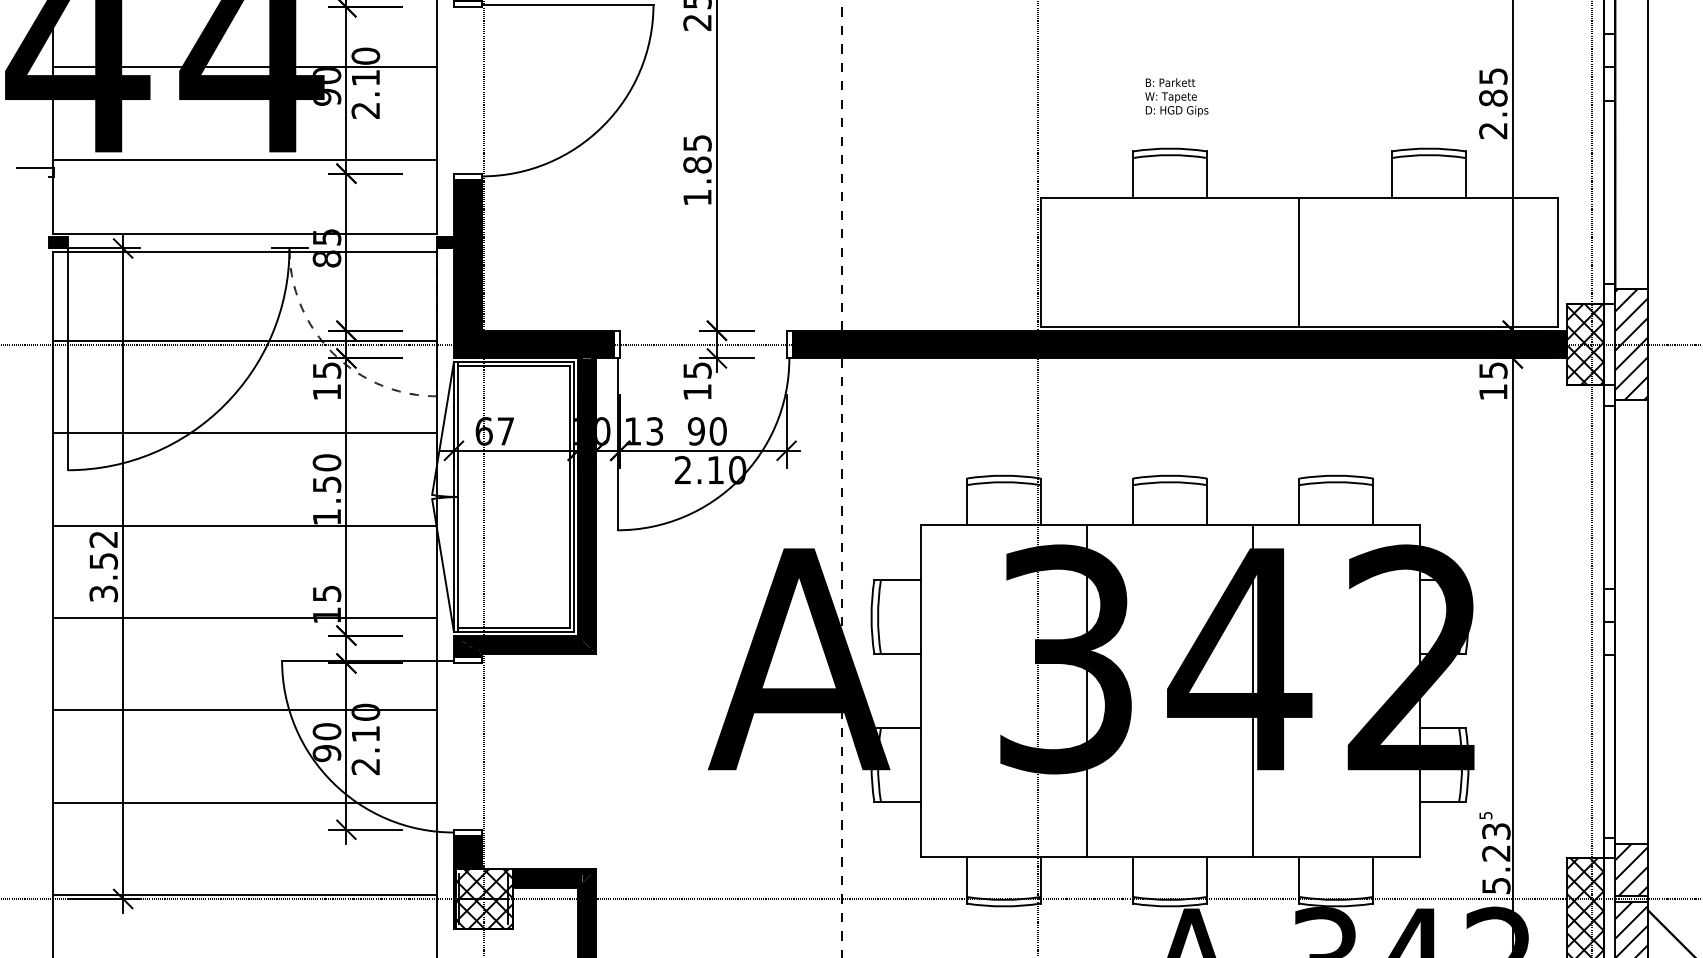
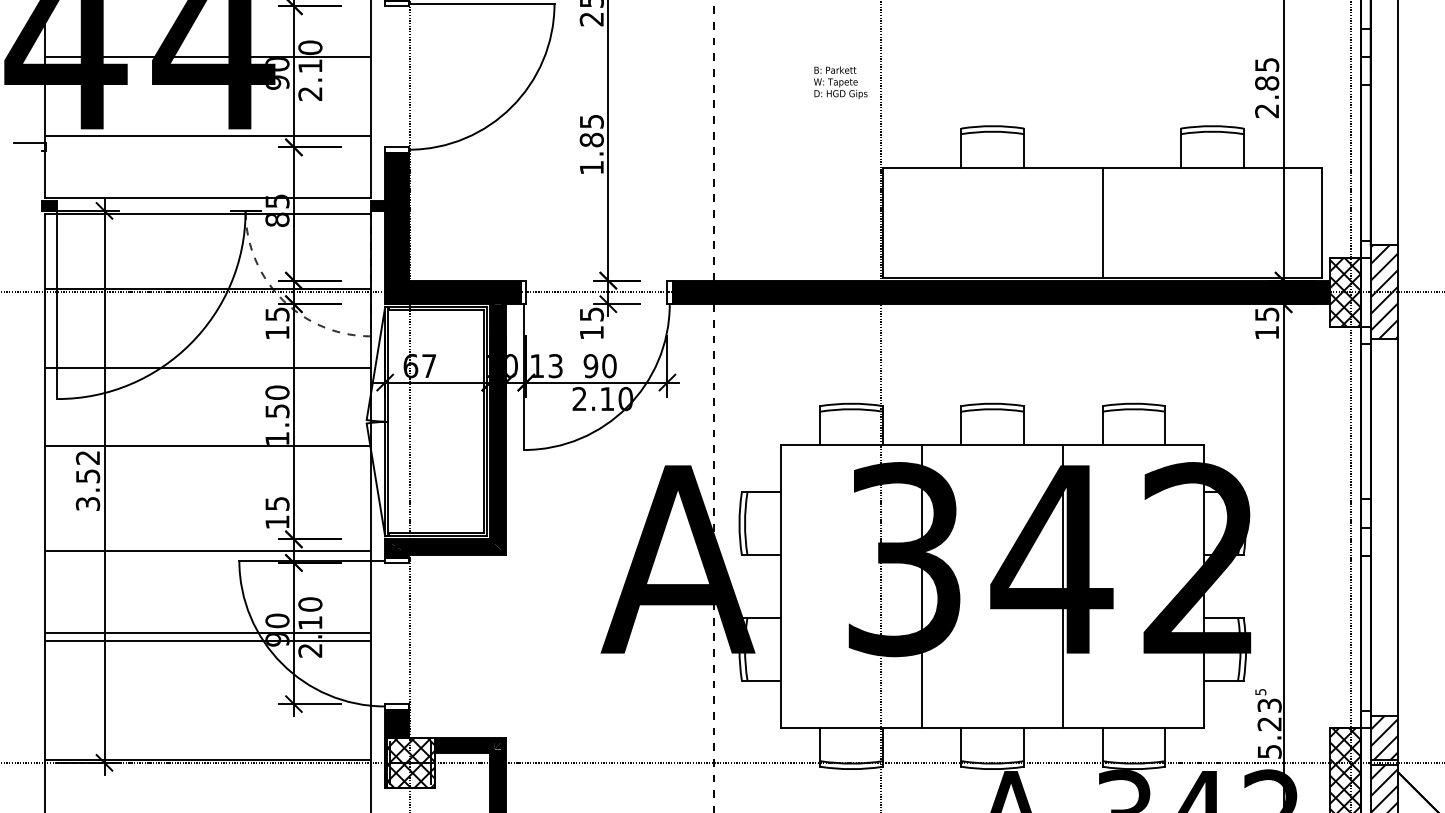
text: (1176, 97) -> (840, 82), moved
line: (244, 618) -> (207, 551), moved
line: (244, 710) -> (207, 632), moved
line: (244, 802) -> (207, 640), moved

